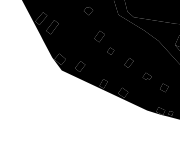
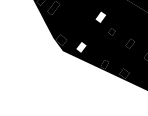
fill: (99, 36) -> (100, 17), removed
fill: (79, 66) -> (80, 47), removed

